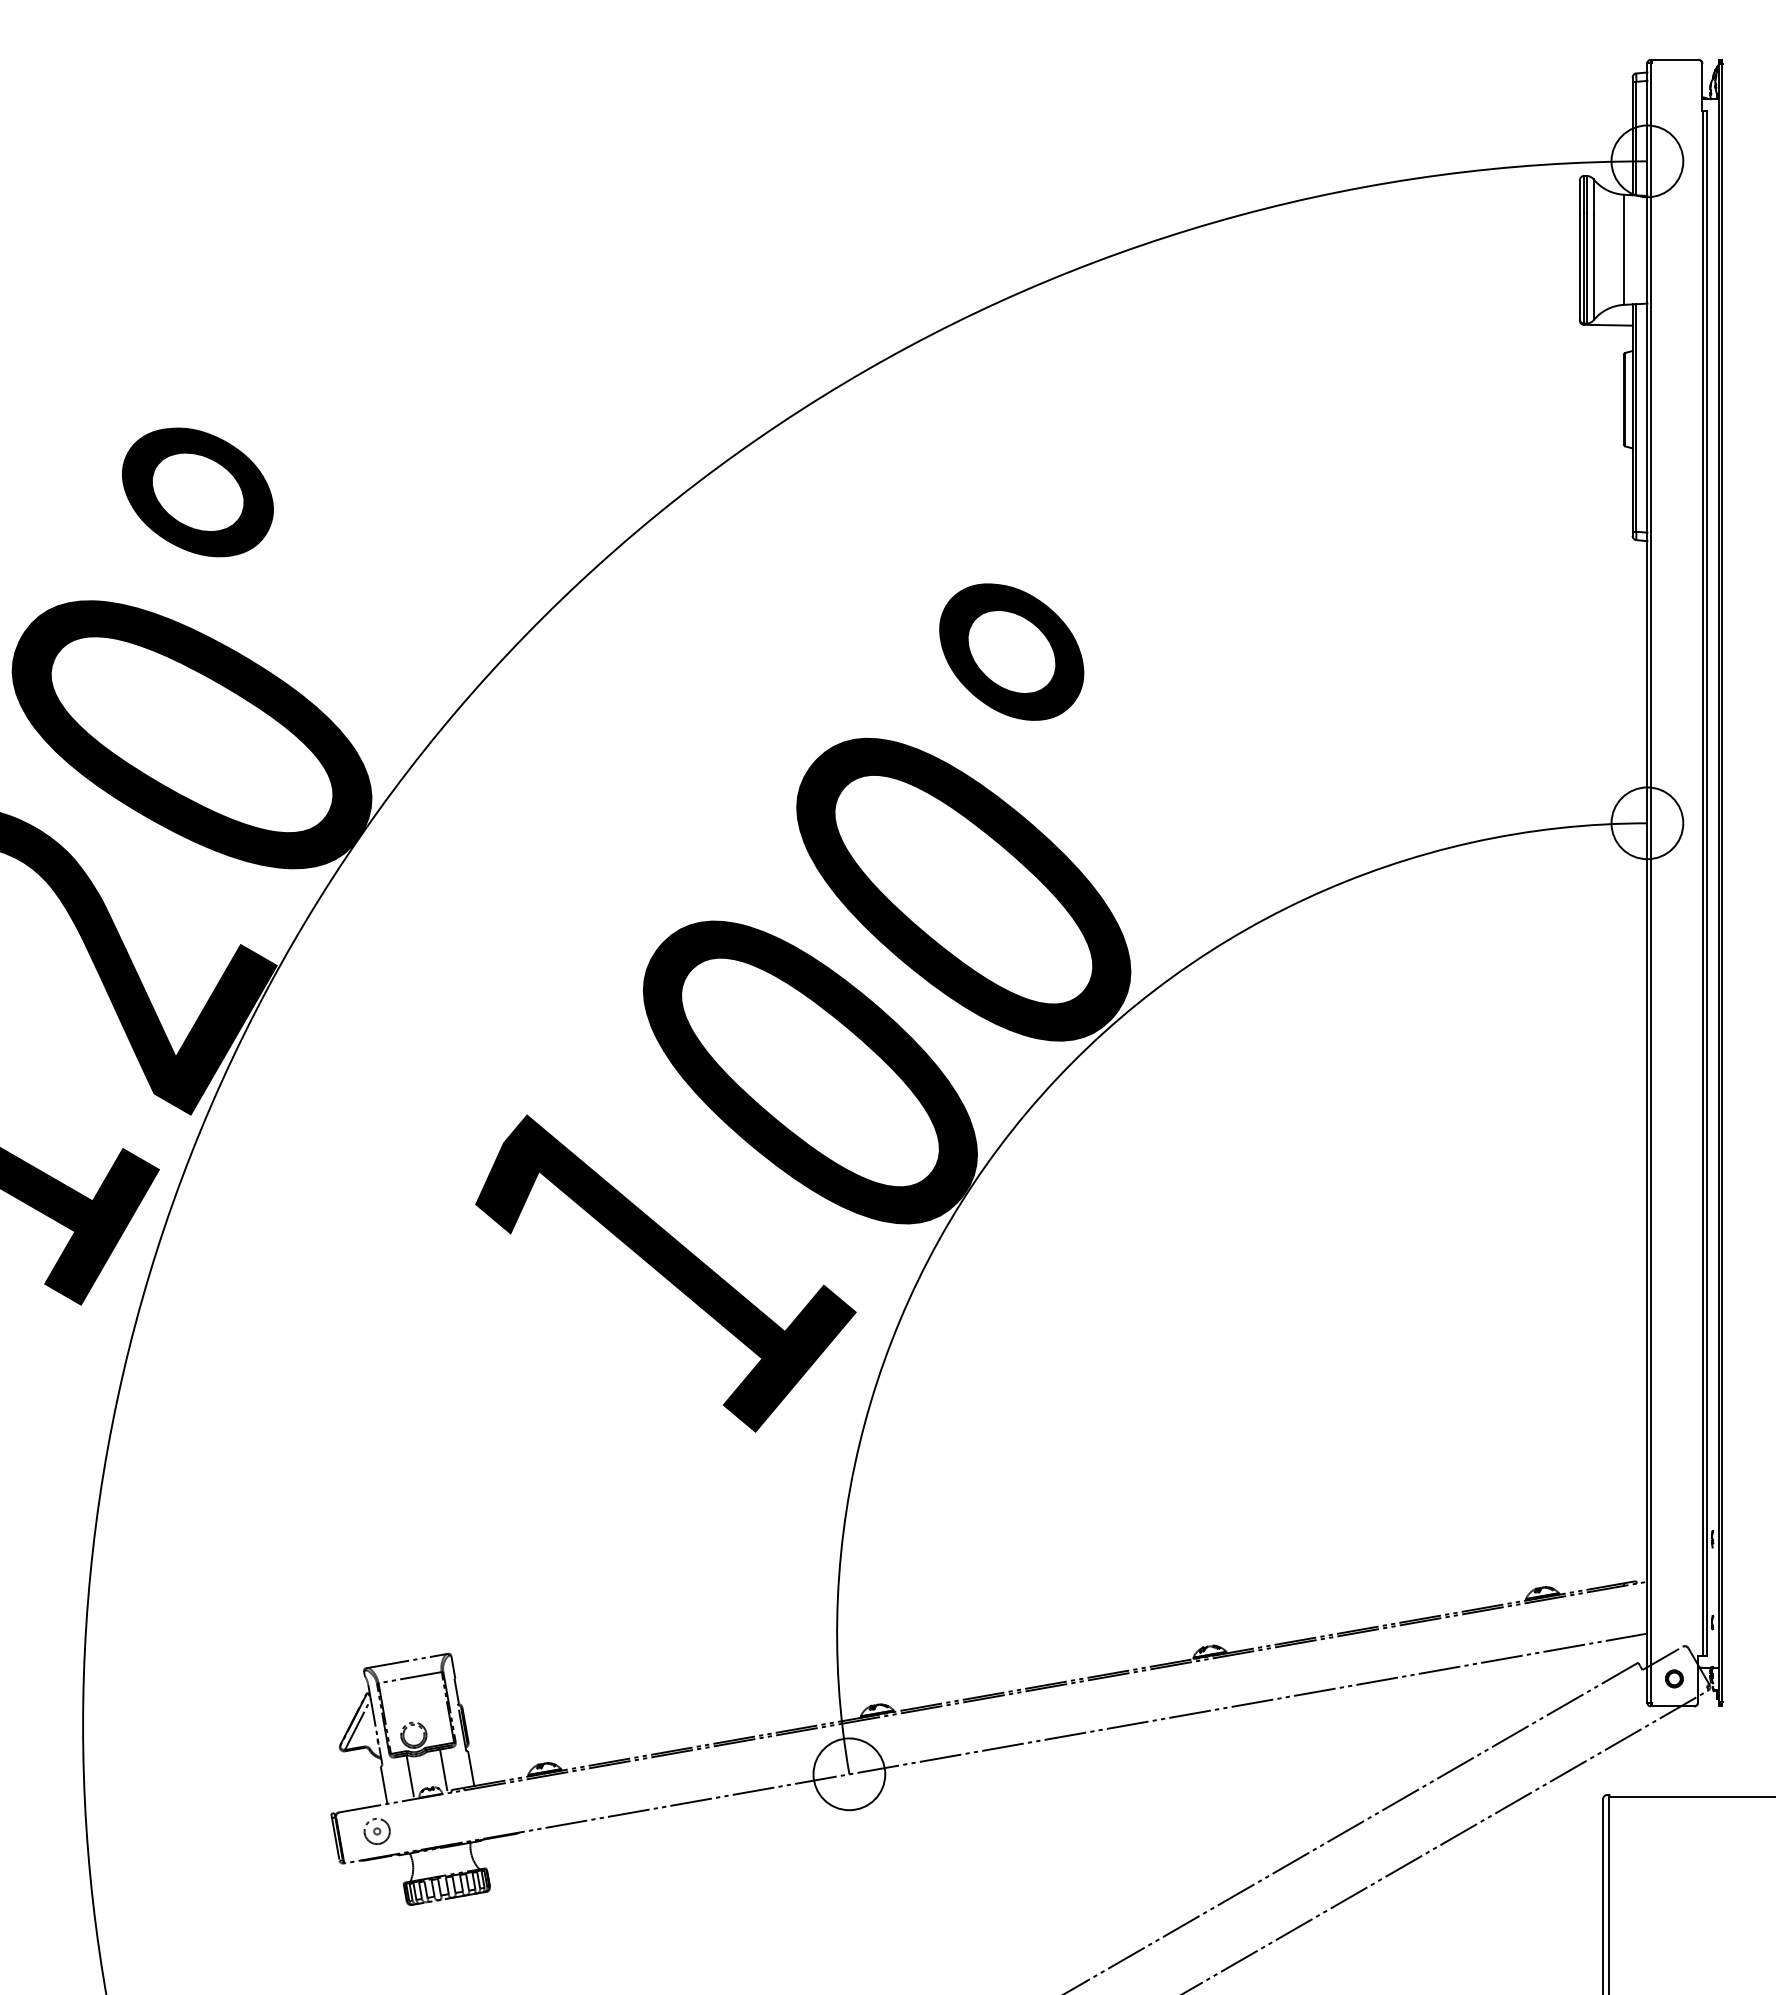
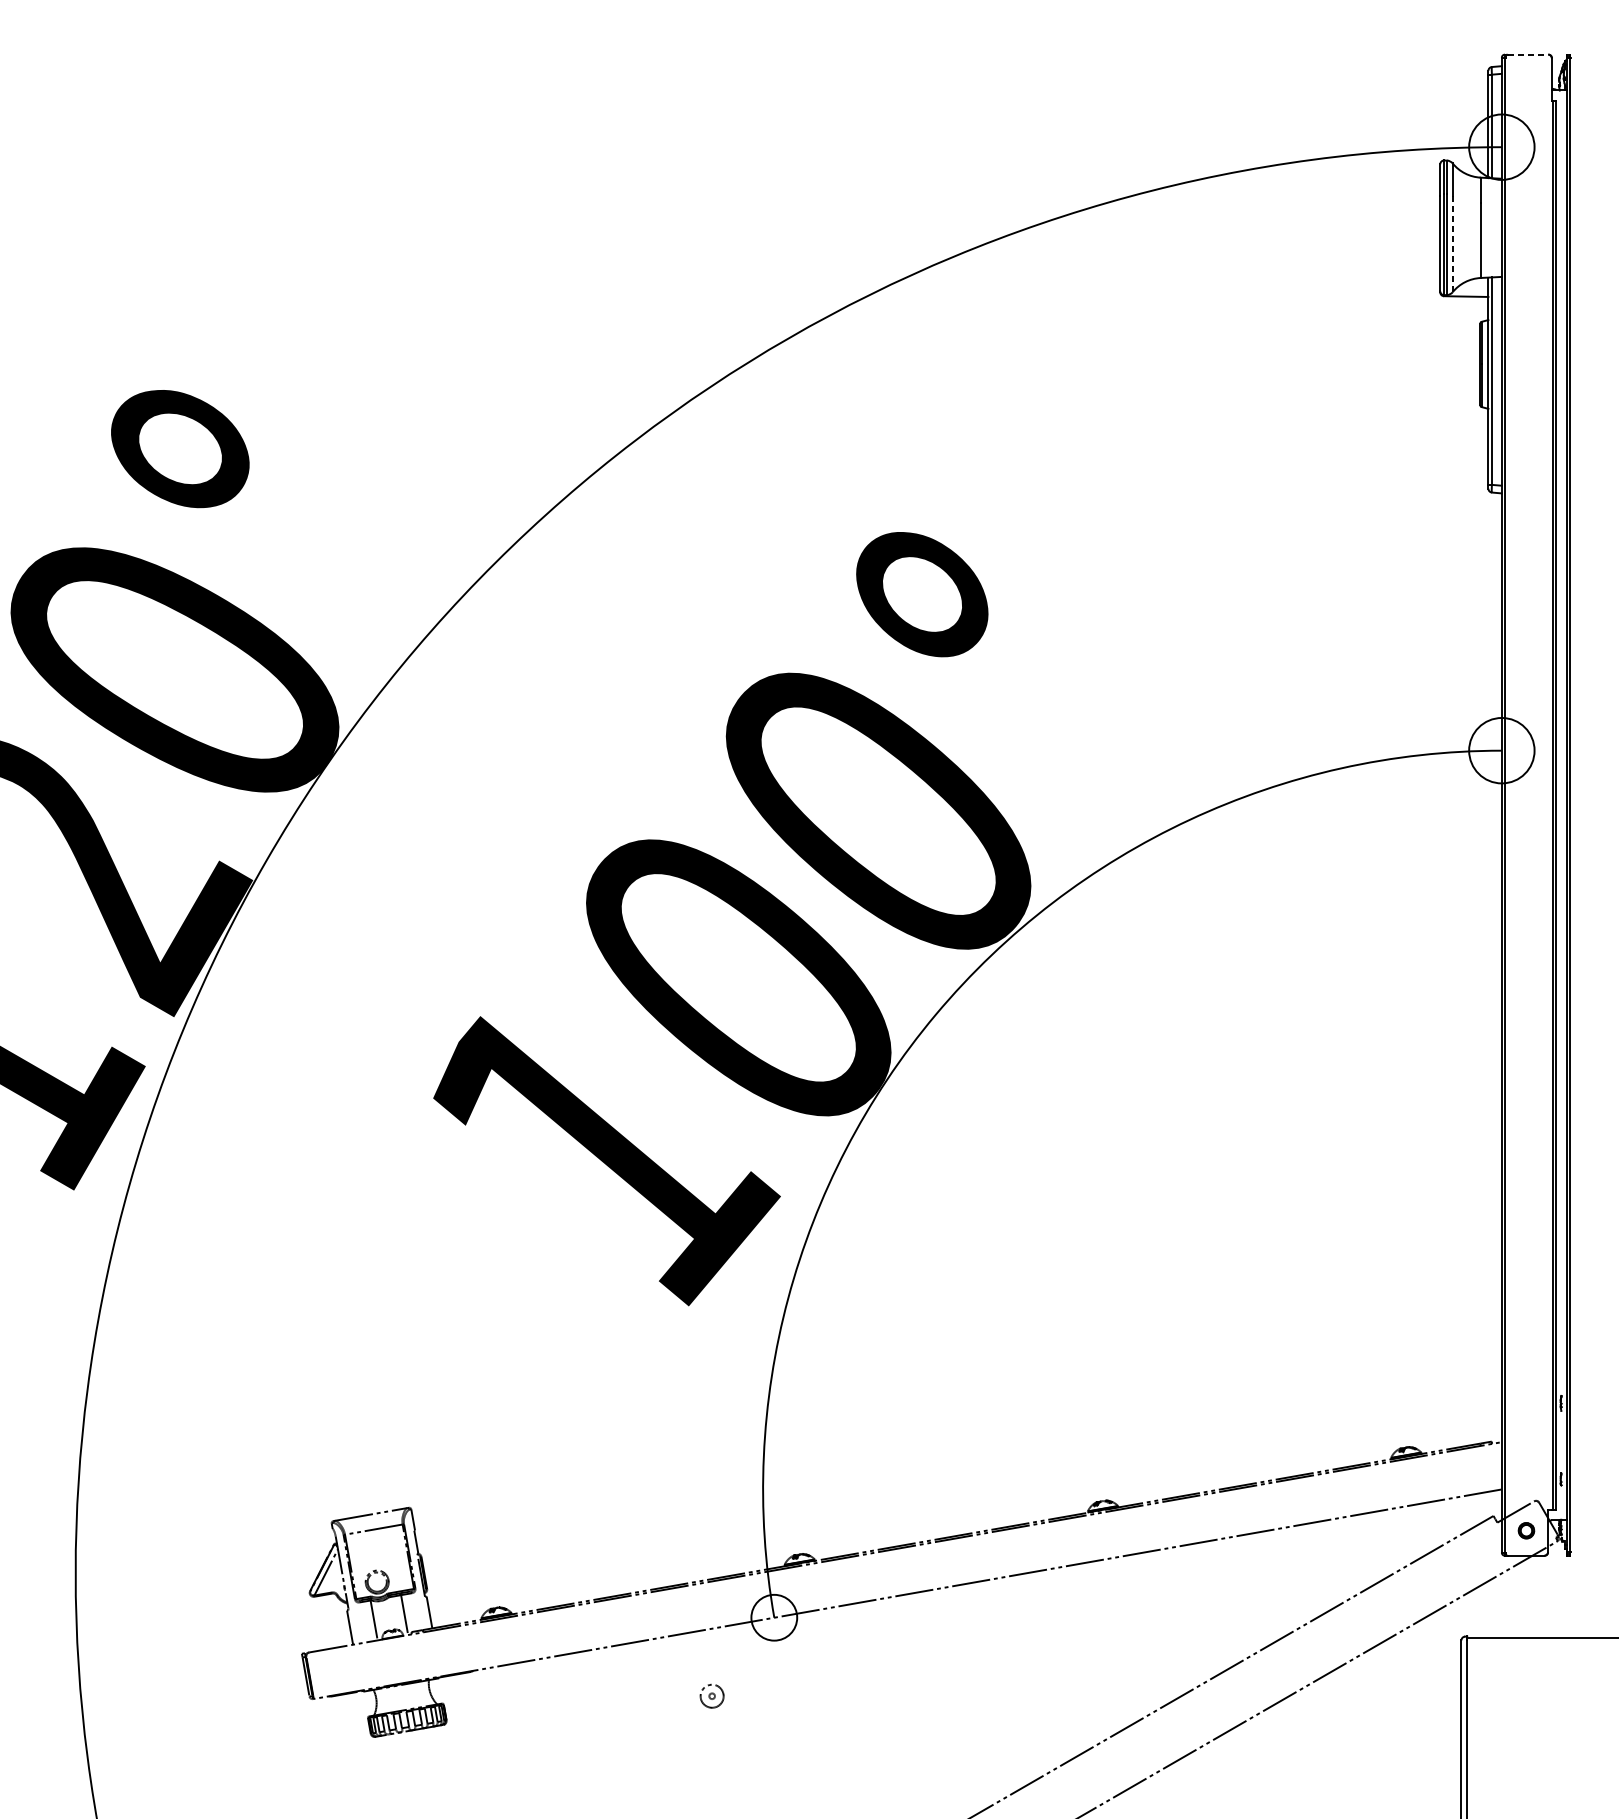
line: (1676, 59) -> (1528, 54), solid -> dashed
line: (1593, 267) -> (1452, 243), solid -> dashed
circle: (849, 1774) -> (774, 1617), size x0.7
part: (376, 1831) -> (711, 1696), moved

